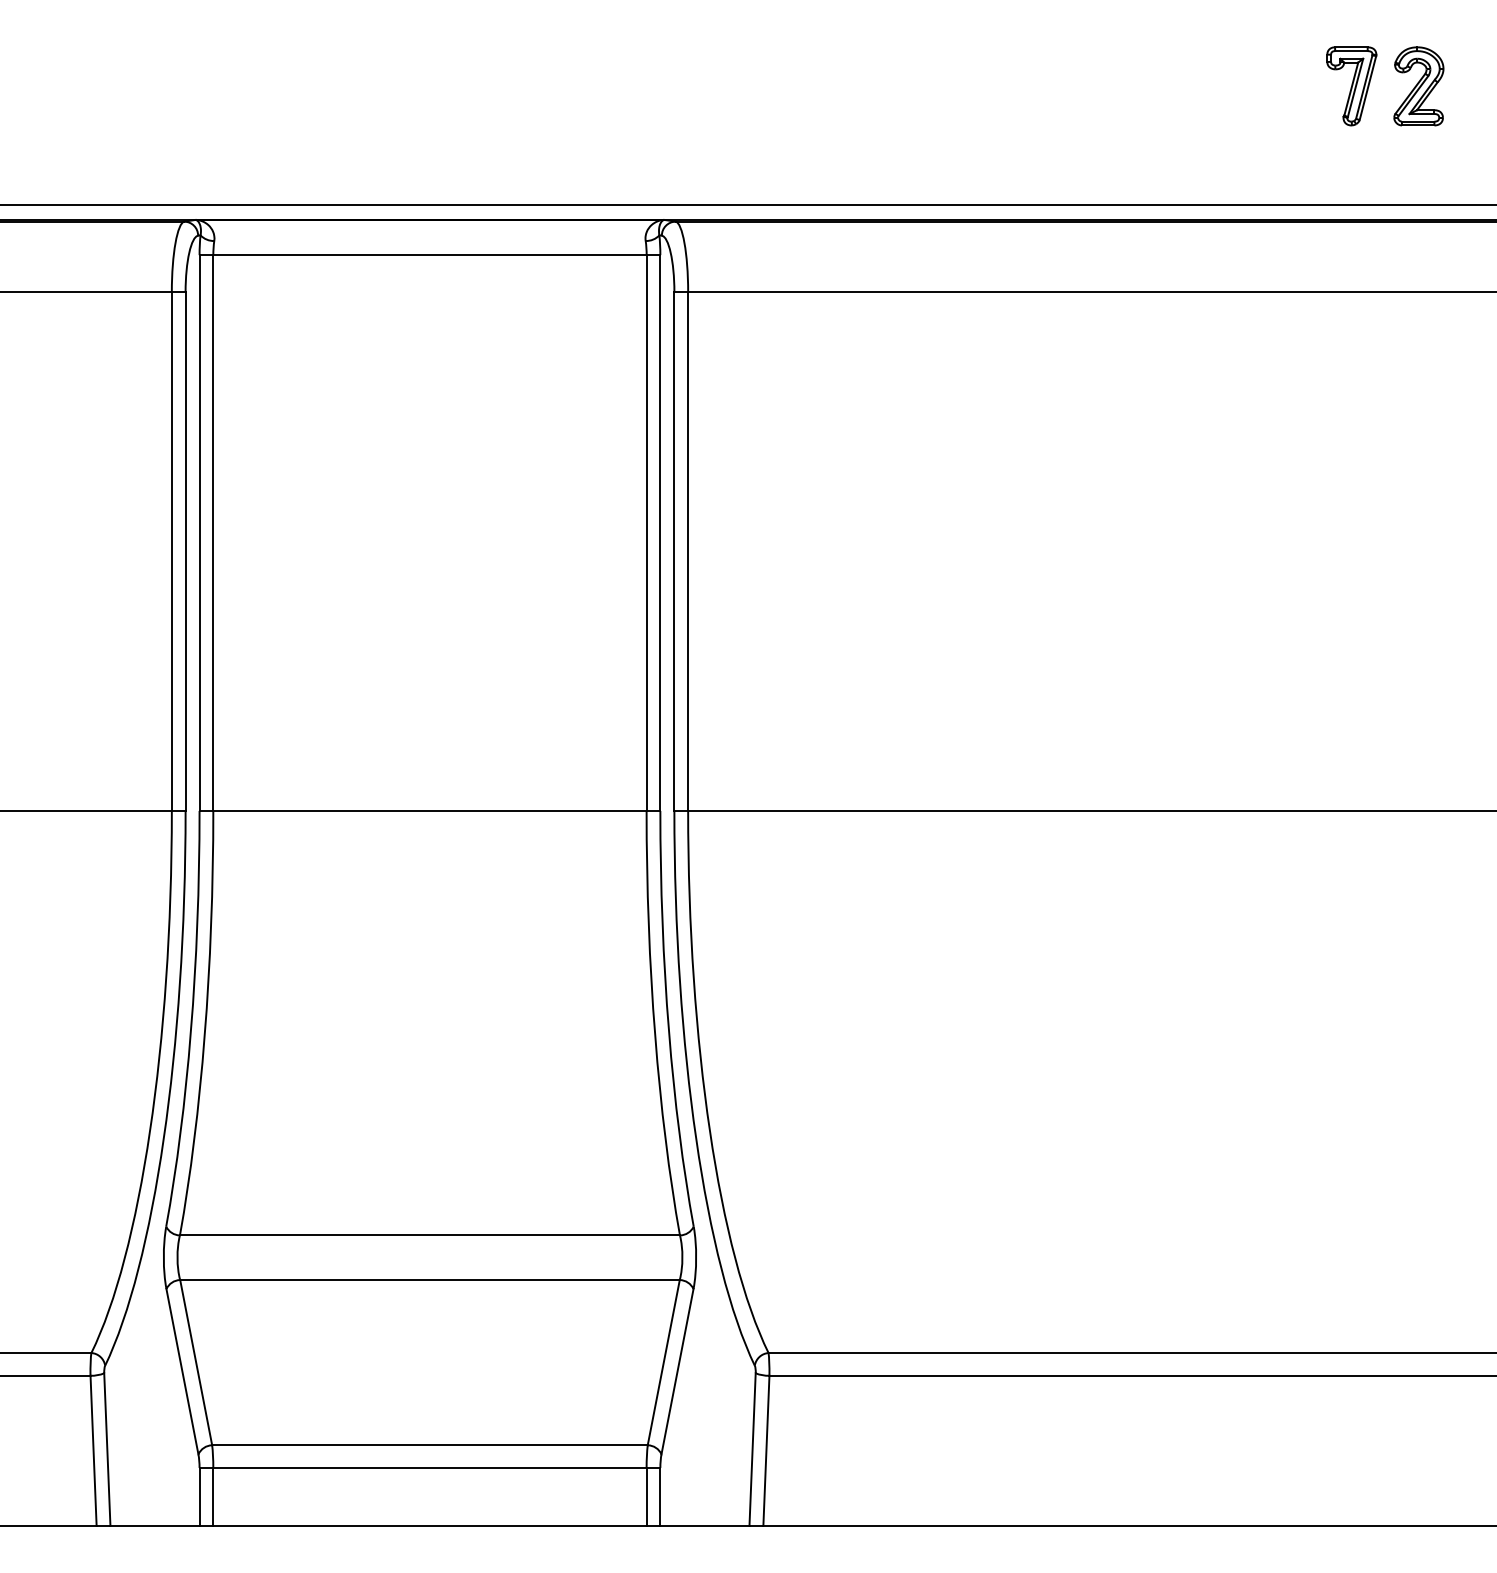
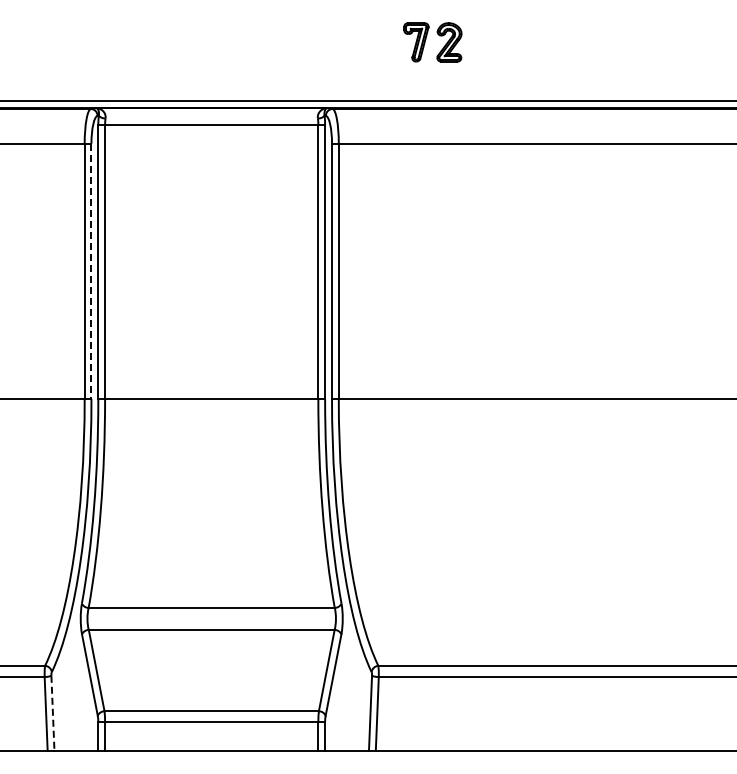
part: (1372, 80) -> (426, 39), moved
line: (185, 551) -> (91, 271), solid -> dashed
line: (106, 1449) -> (52, 713), solid -> dashed

